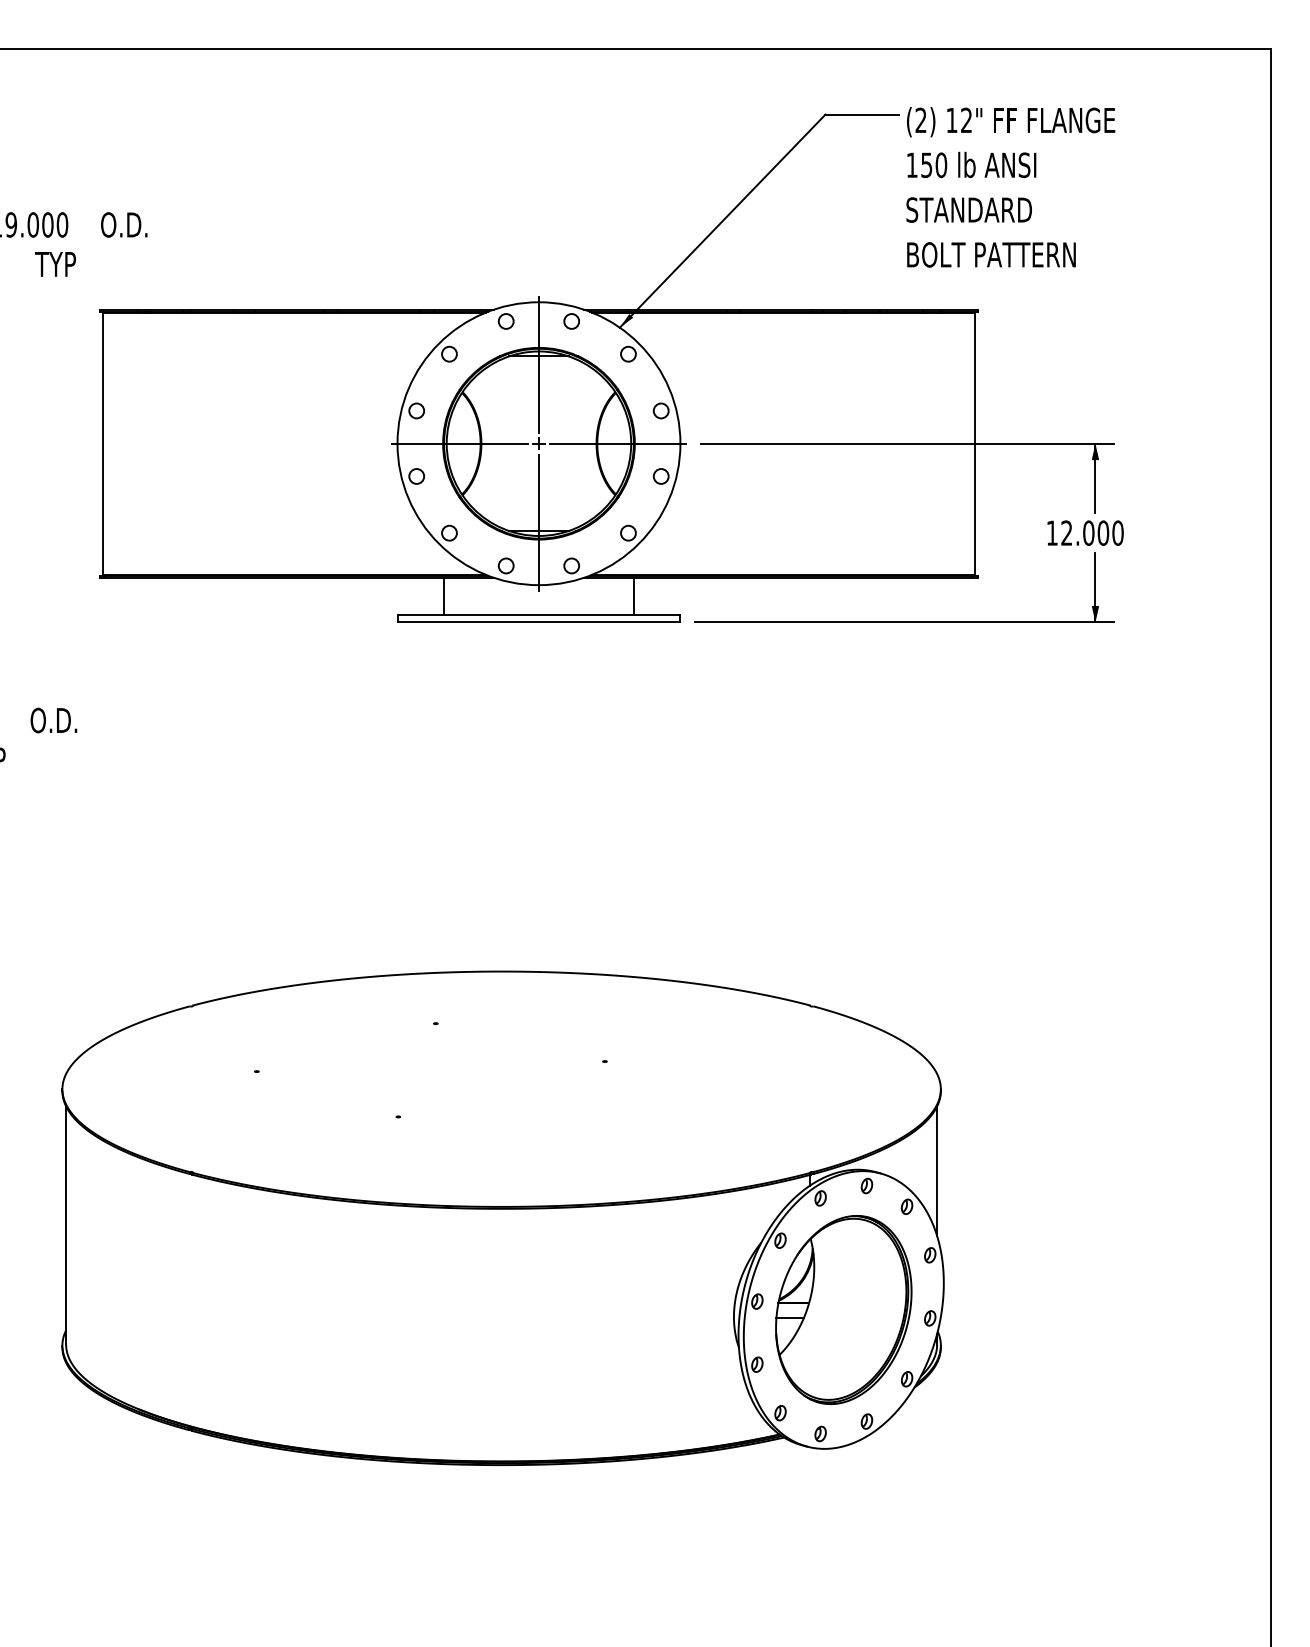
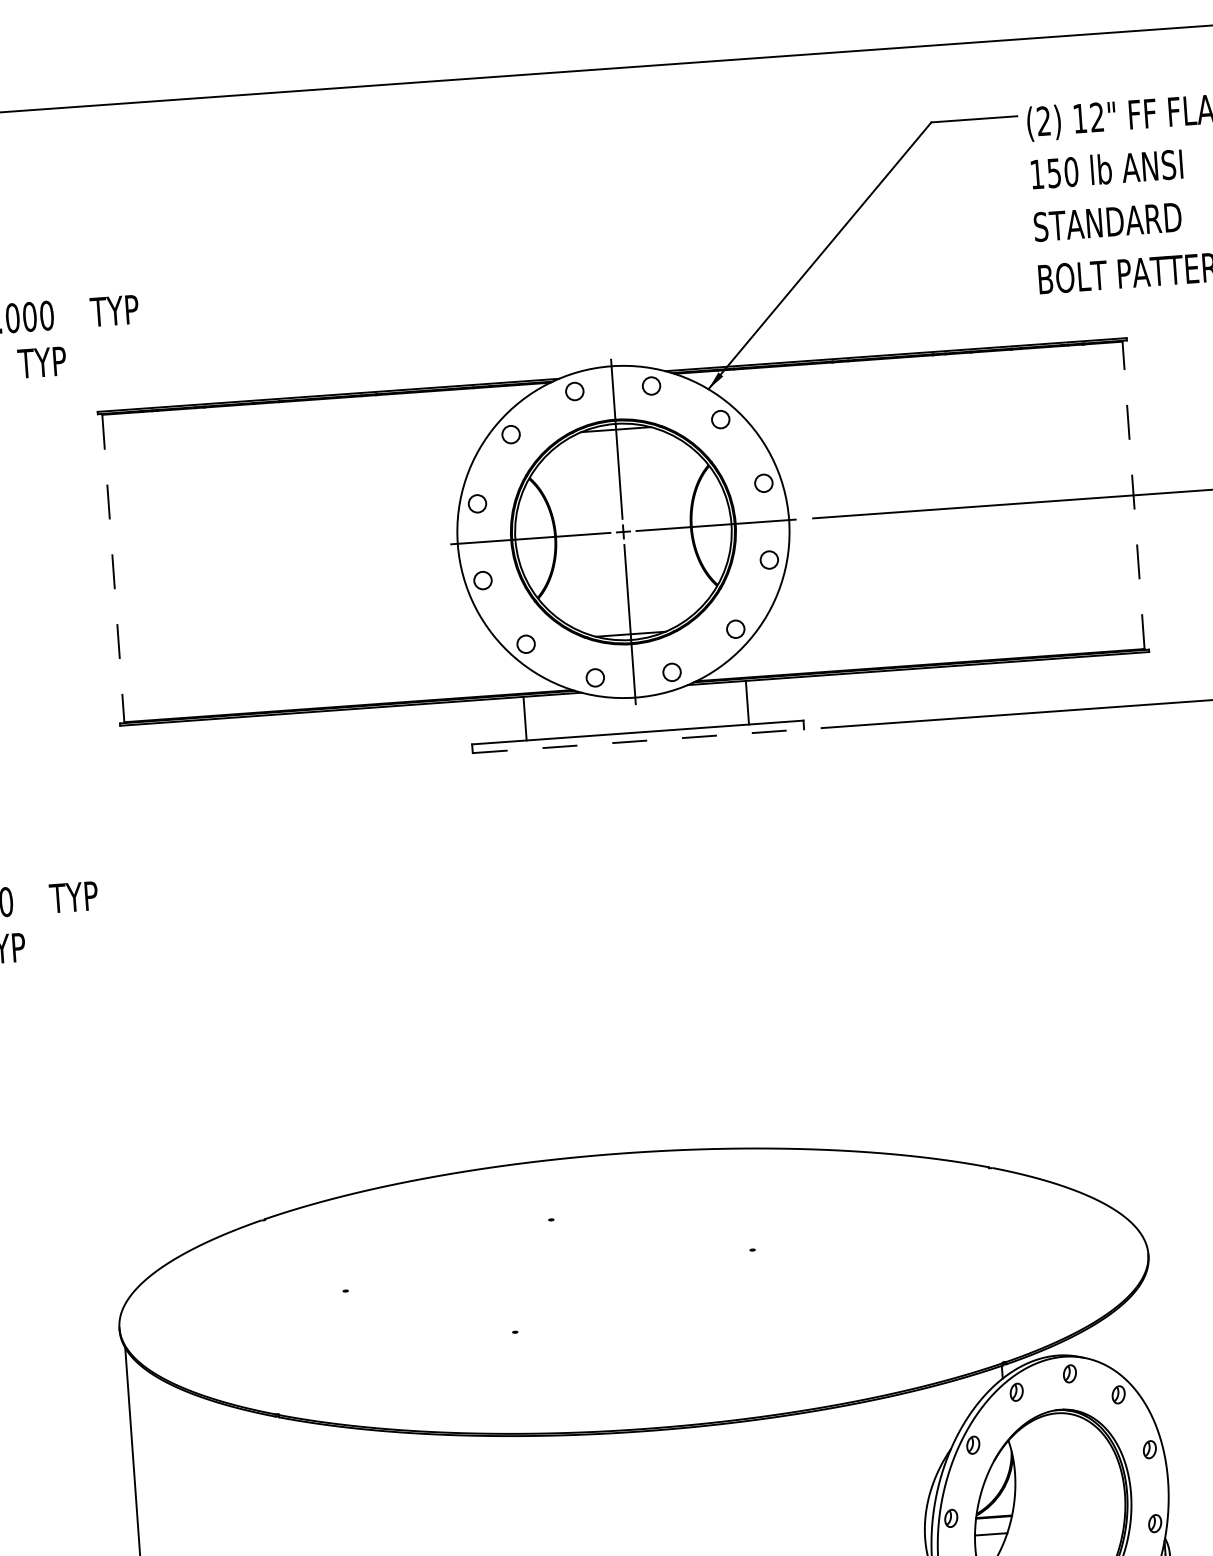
text: (123, 224) -> (118, 310), O.D. -> TYP
line: (974, 443) -> (1133, 495), solid -> dashed
line: (103, 444) -> (113, 569), solid -> dashed
line: (539, 622) -> (639, 741), solid -> dashed
text: (53, 720) -> (78, 896), O.D. -> TYP
line: (937, 1171) -> (1151, 1350), removed

